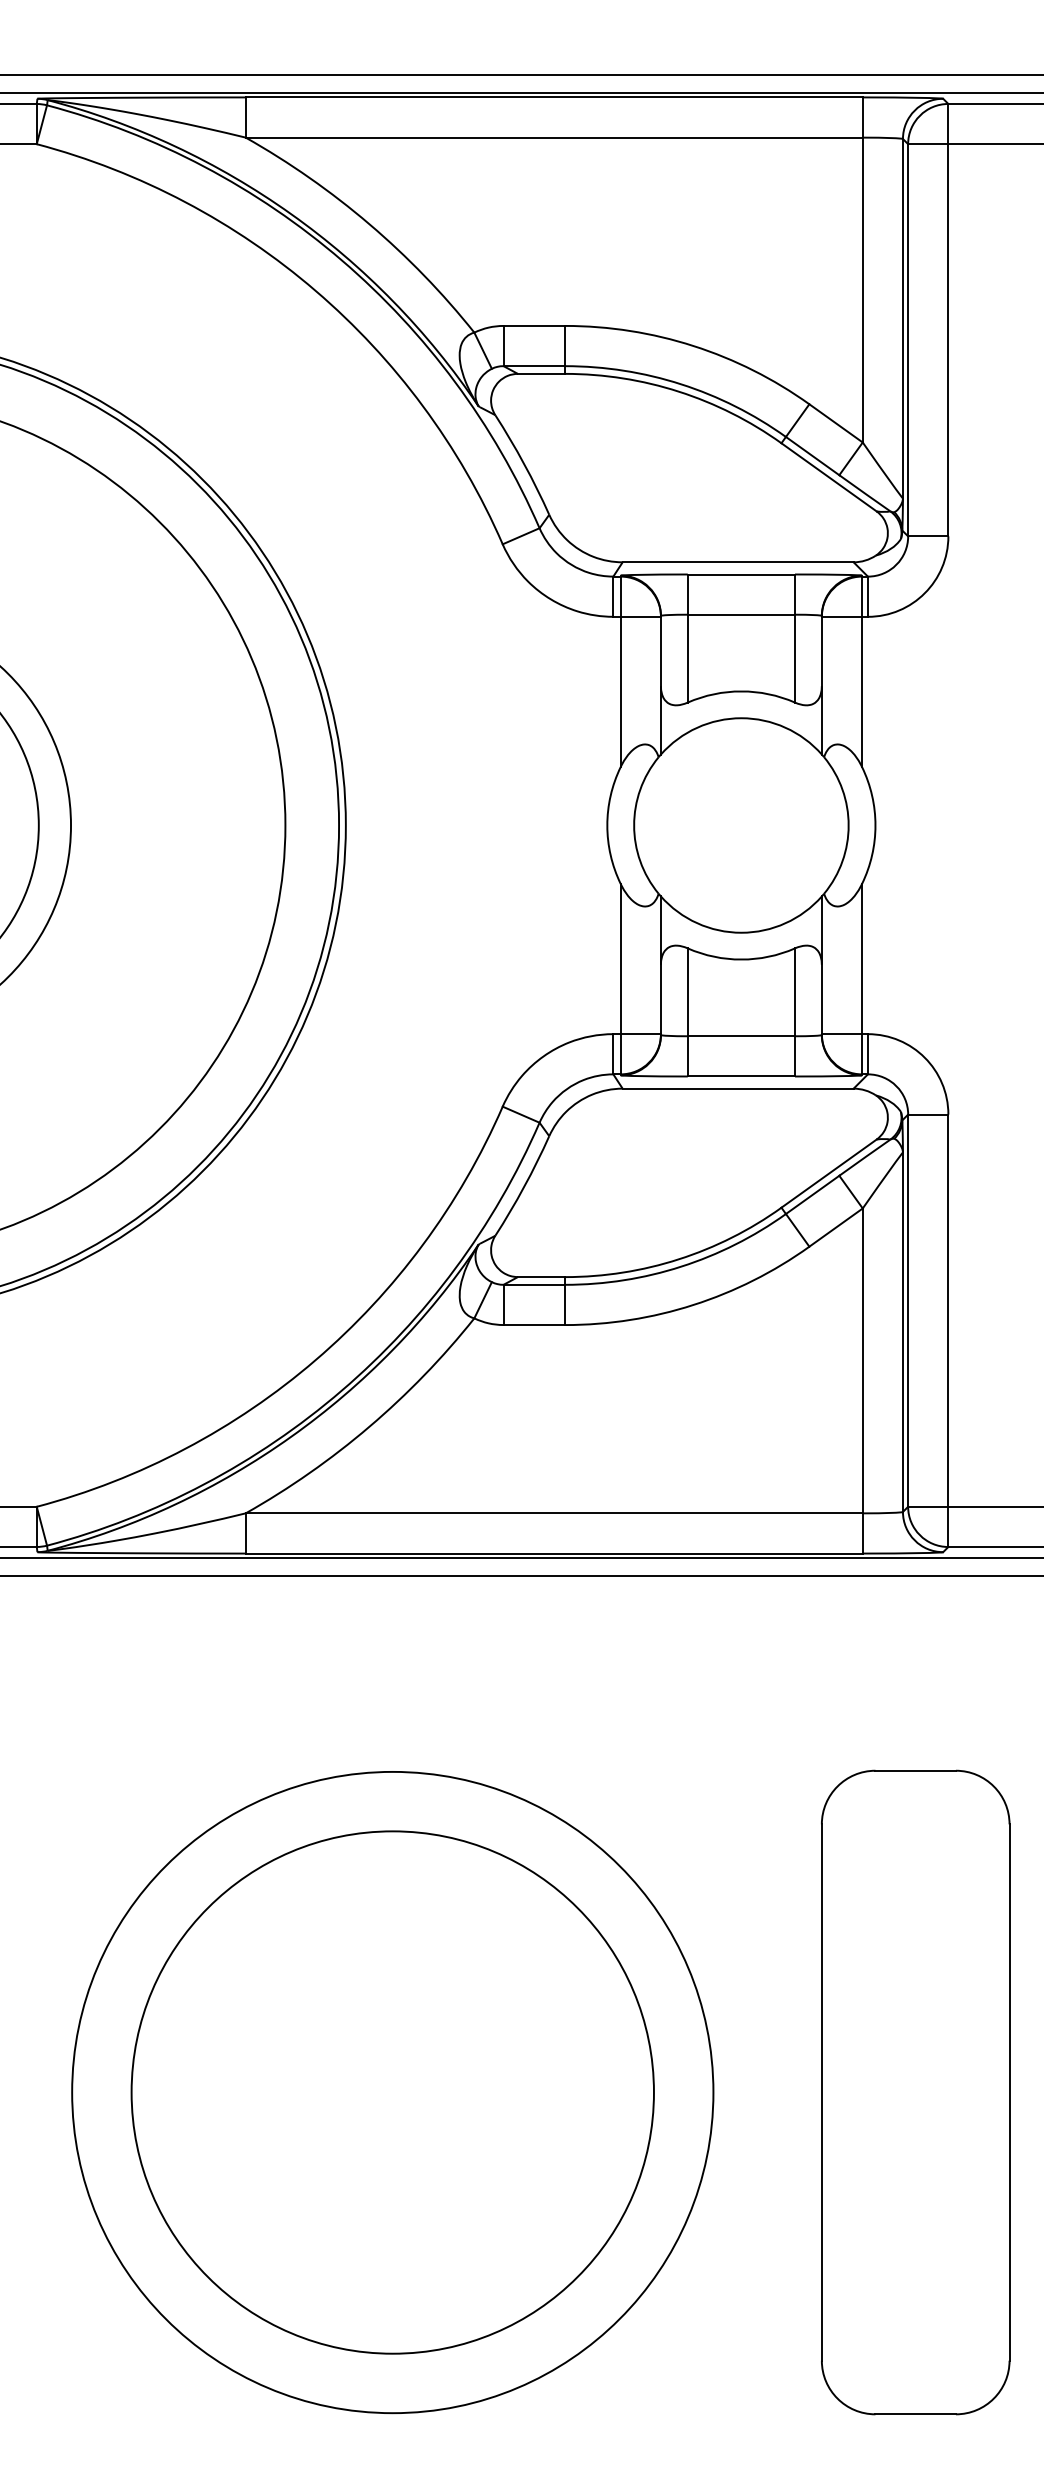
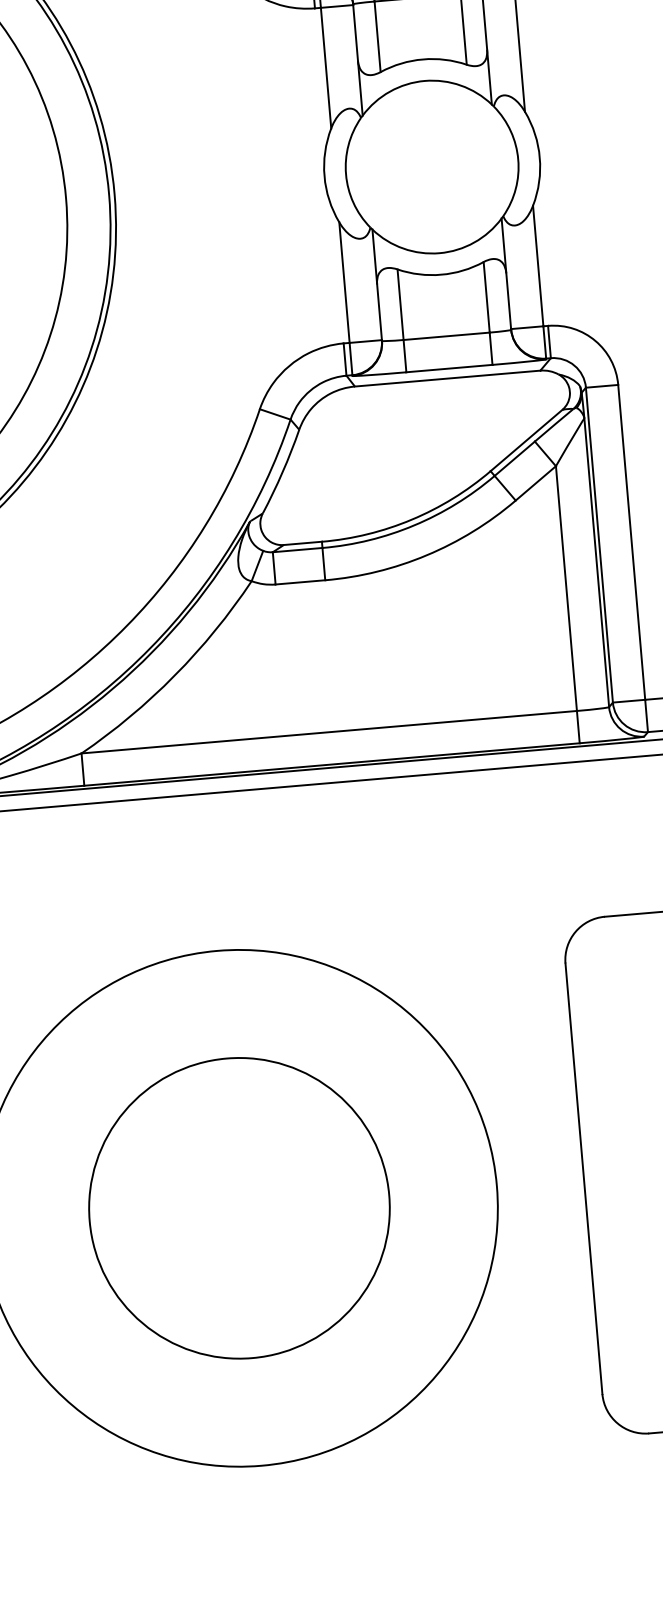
circle: (392, 2092) -> (239, 1208), size x0.71

